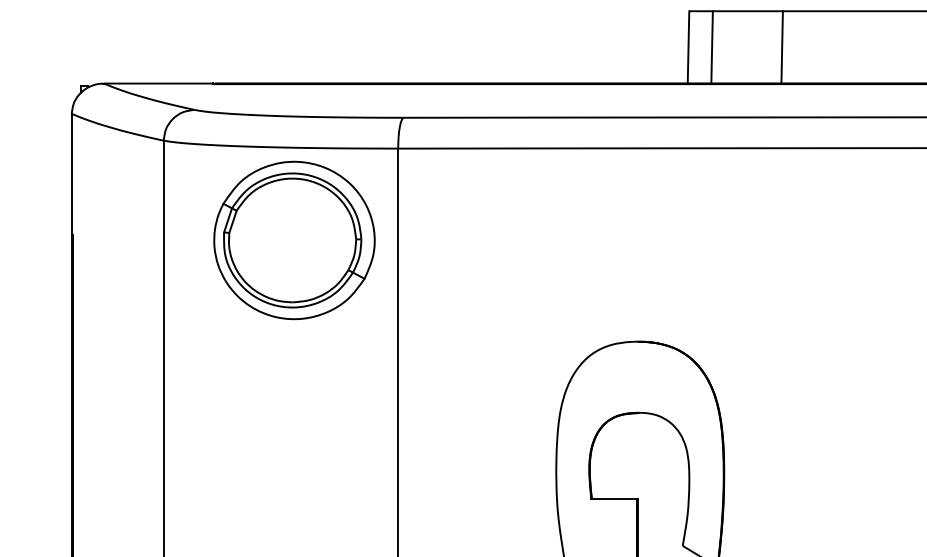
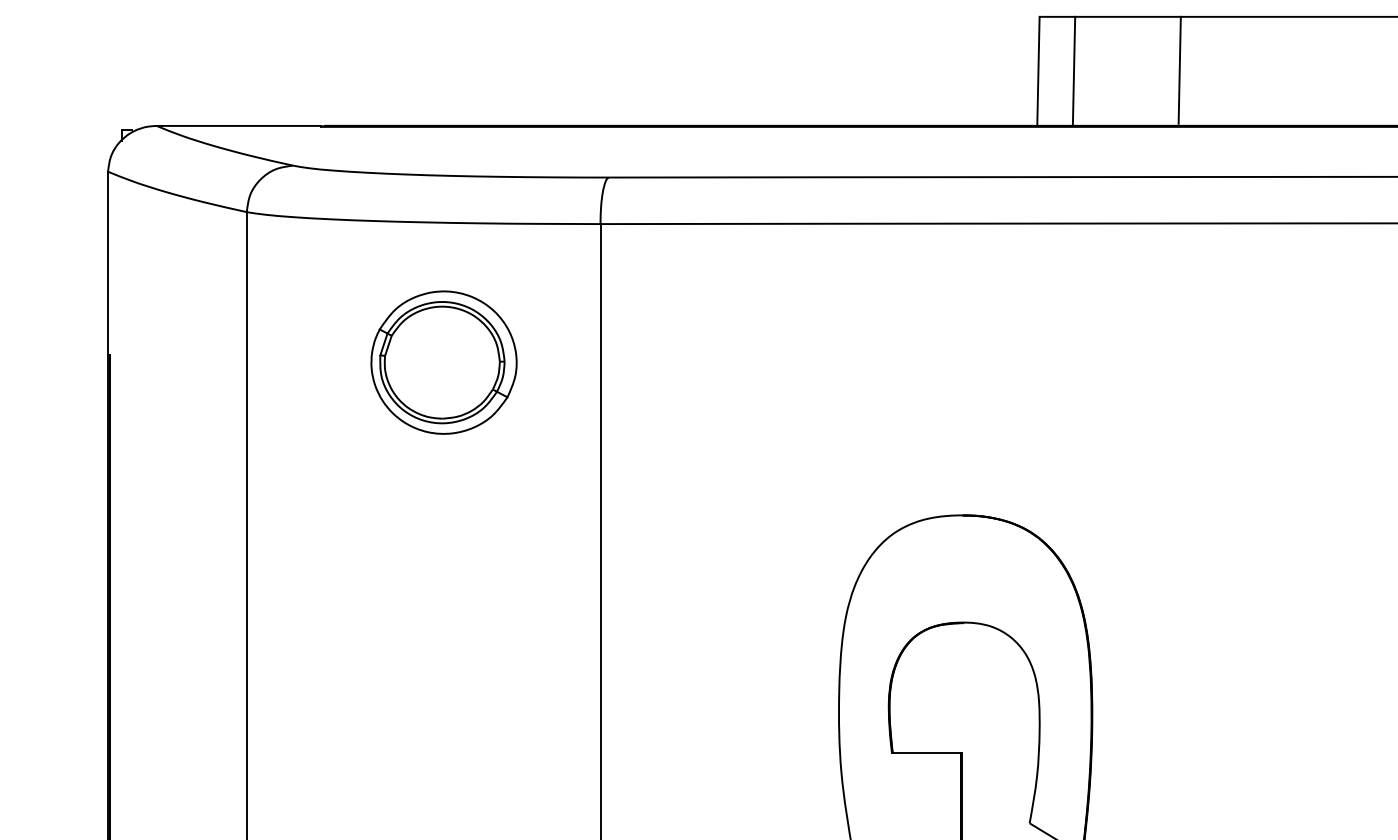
part: (294, 240) -> (444, 362), size x0.6

